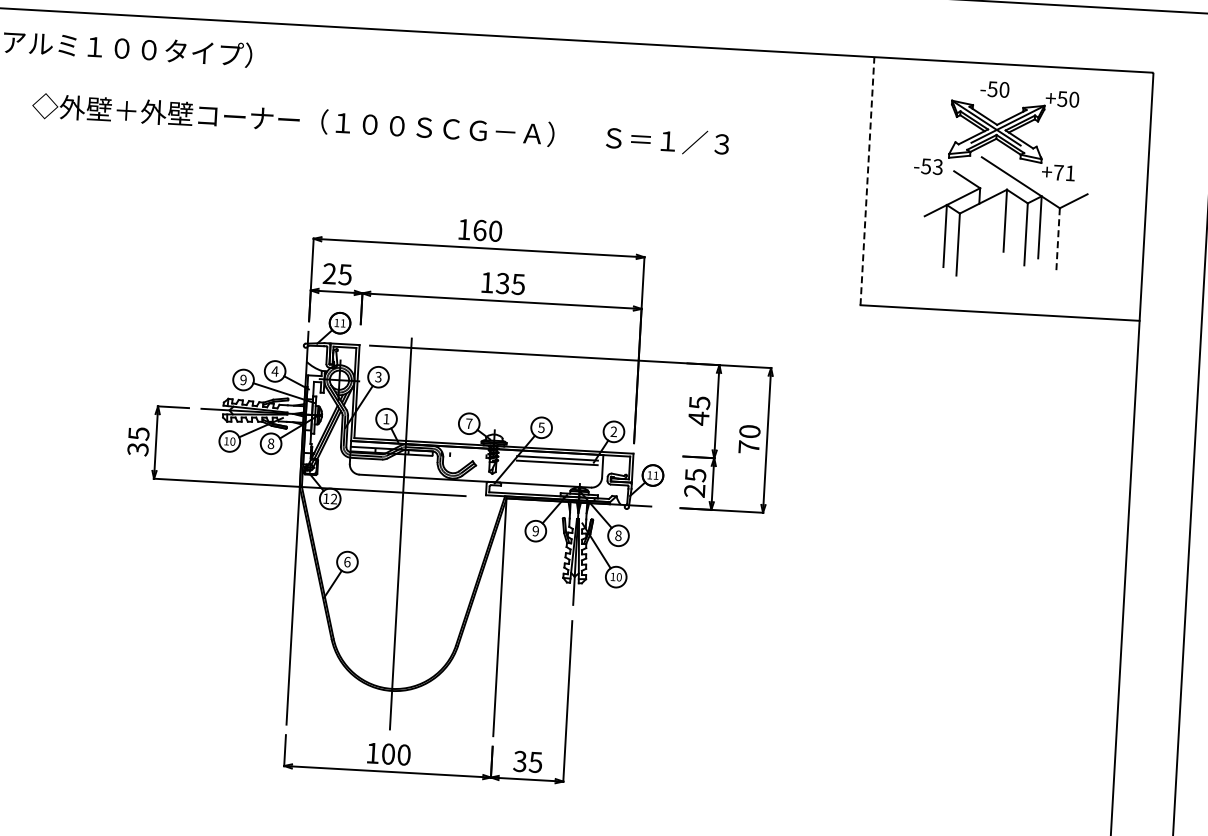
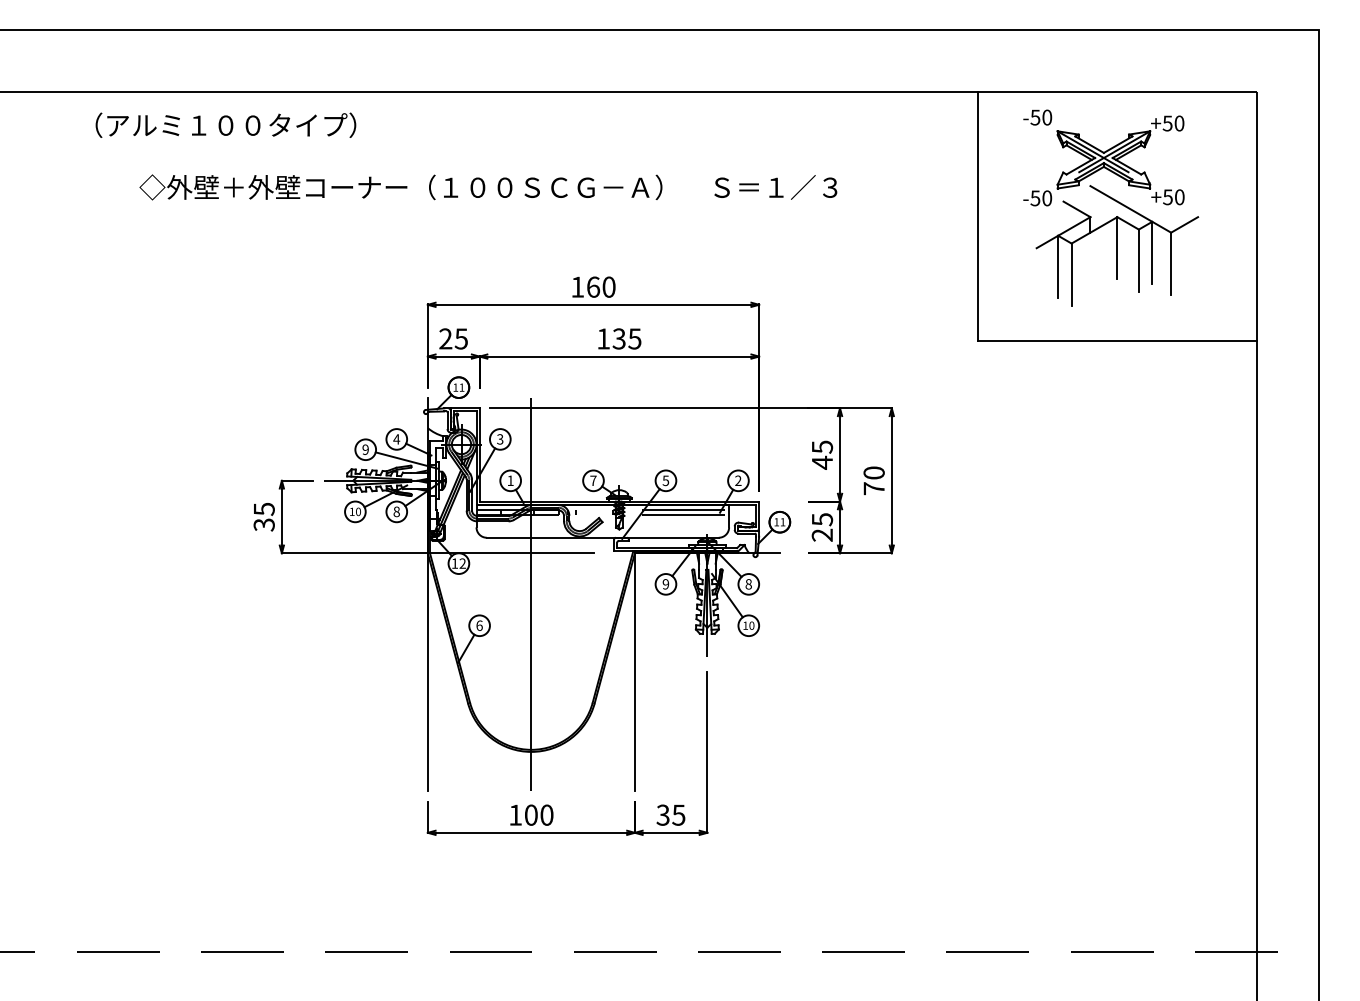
text: (994, 89) -> (1037, 117), moved
text: (938, 167) -> (1047, 198), -53 -> -50
text: (1064, 173) -> (1173, 197), +71 -> +50
line: (867, 180) -> (977, 215), dashed -> solid
line: (1058, 240) -> (1171, 264), dashed -> solid

